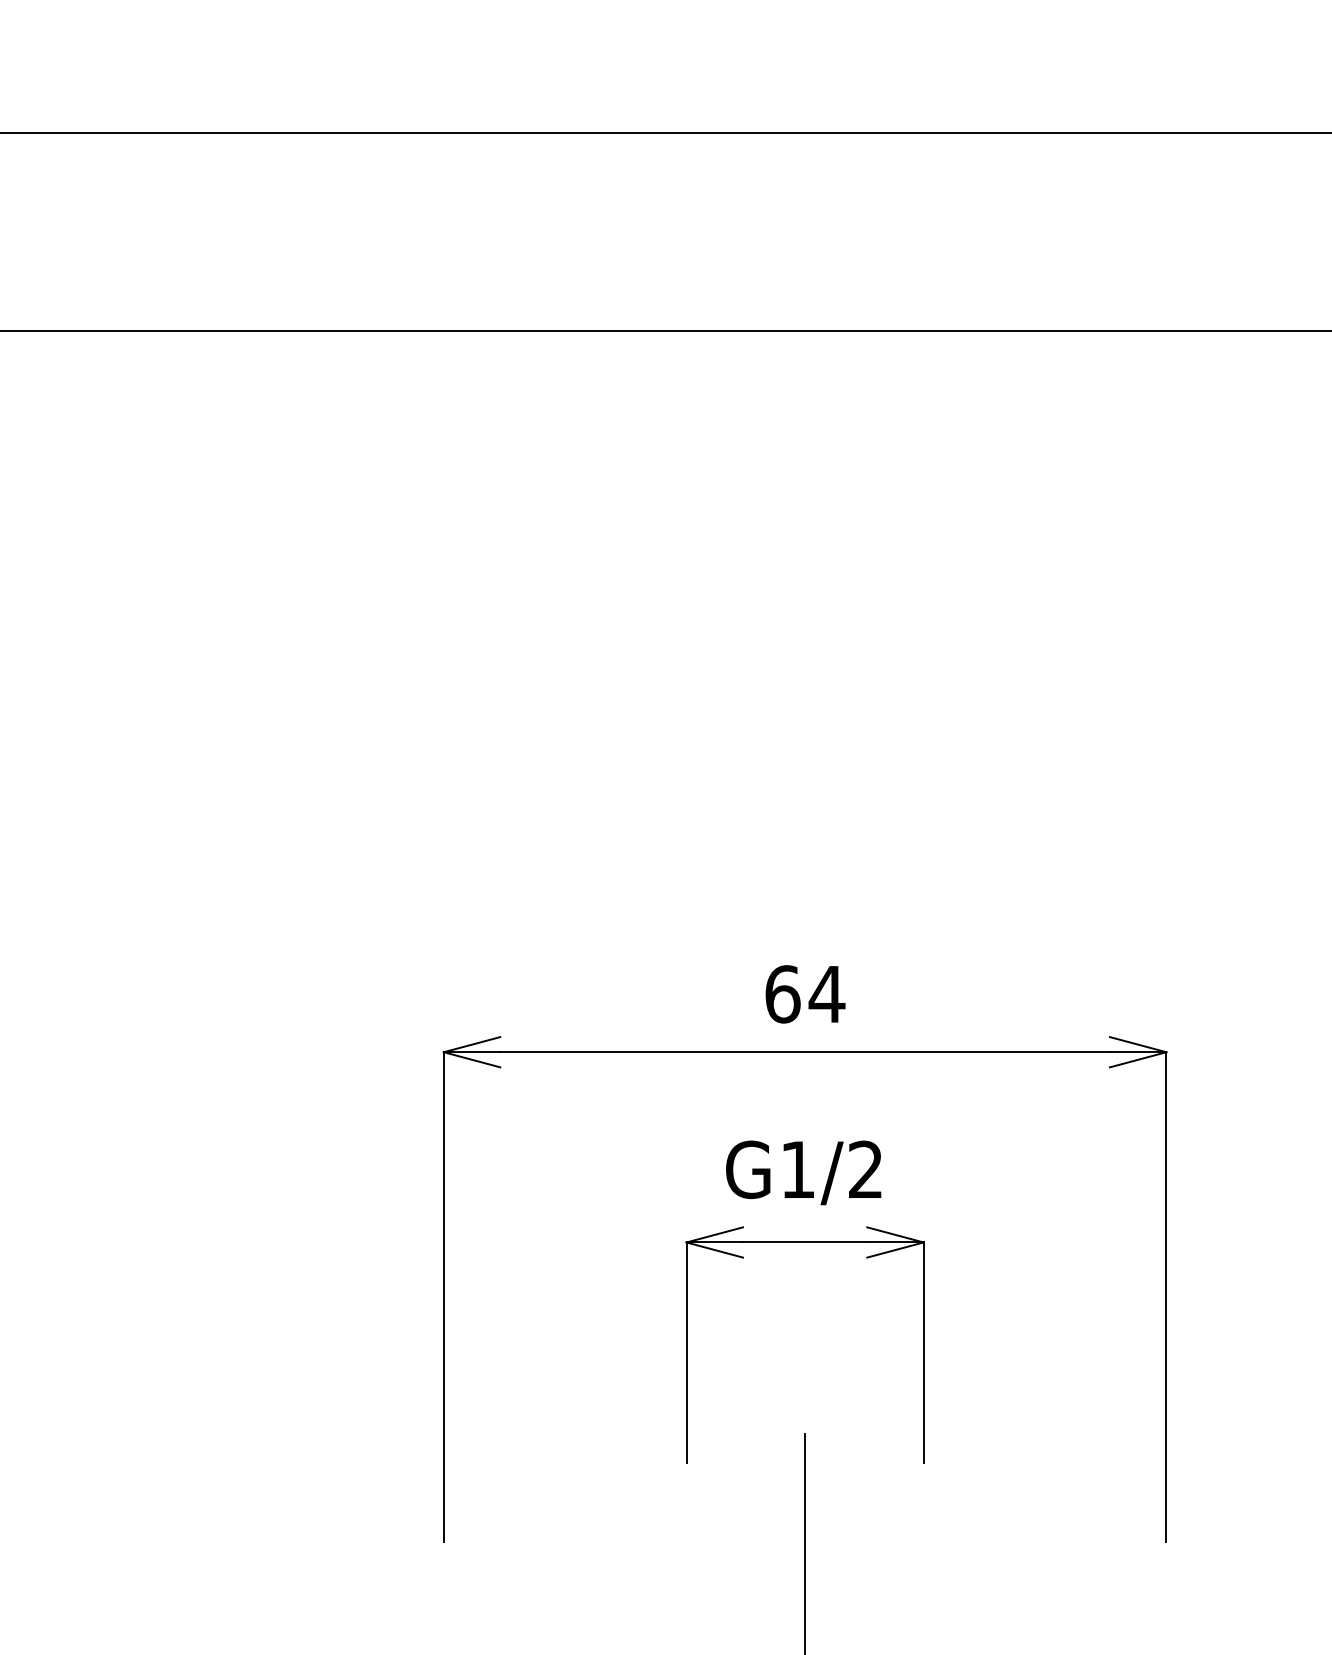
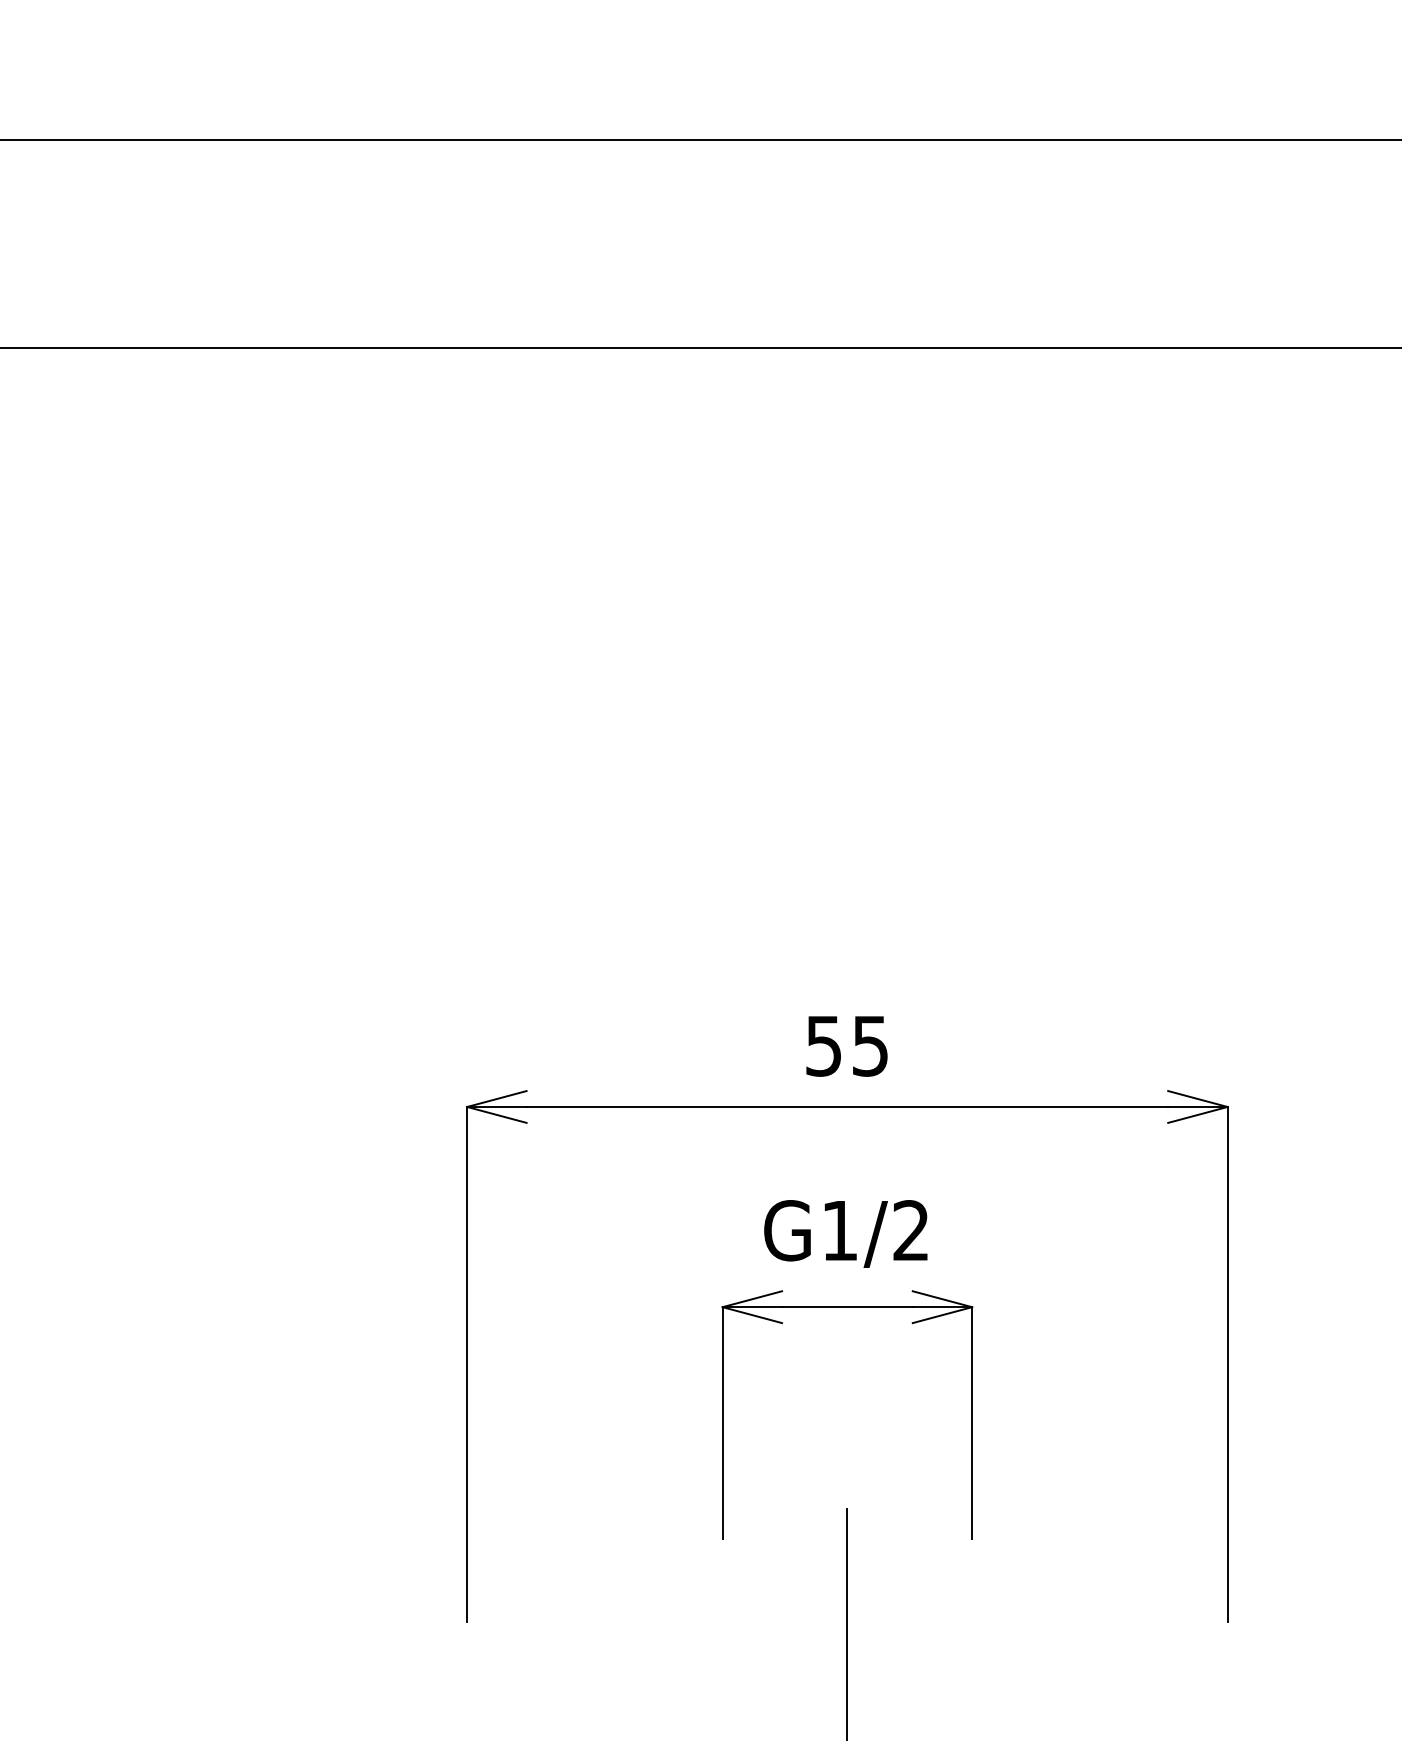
text: (805, 993) -> (847, 1045), 64 -> 55

